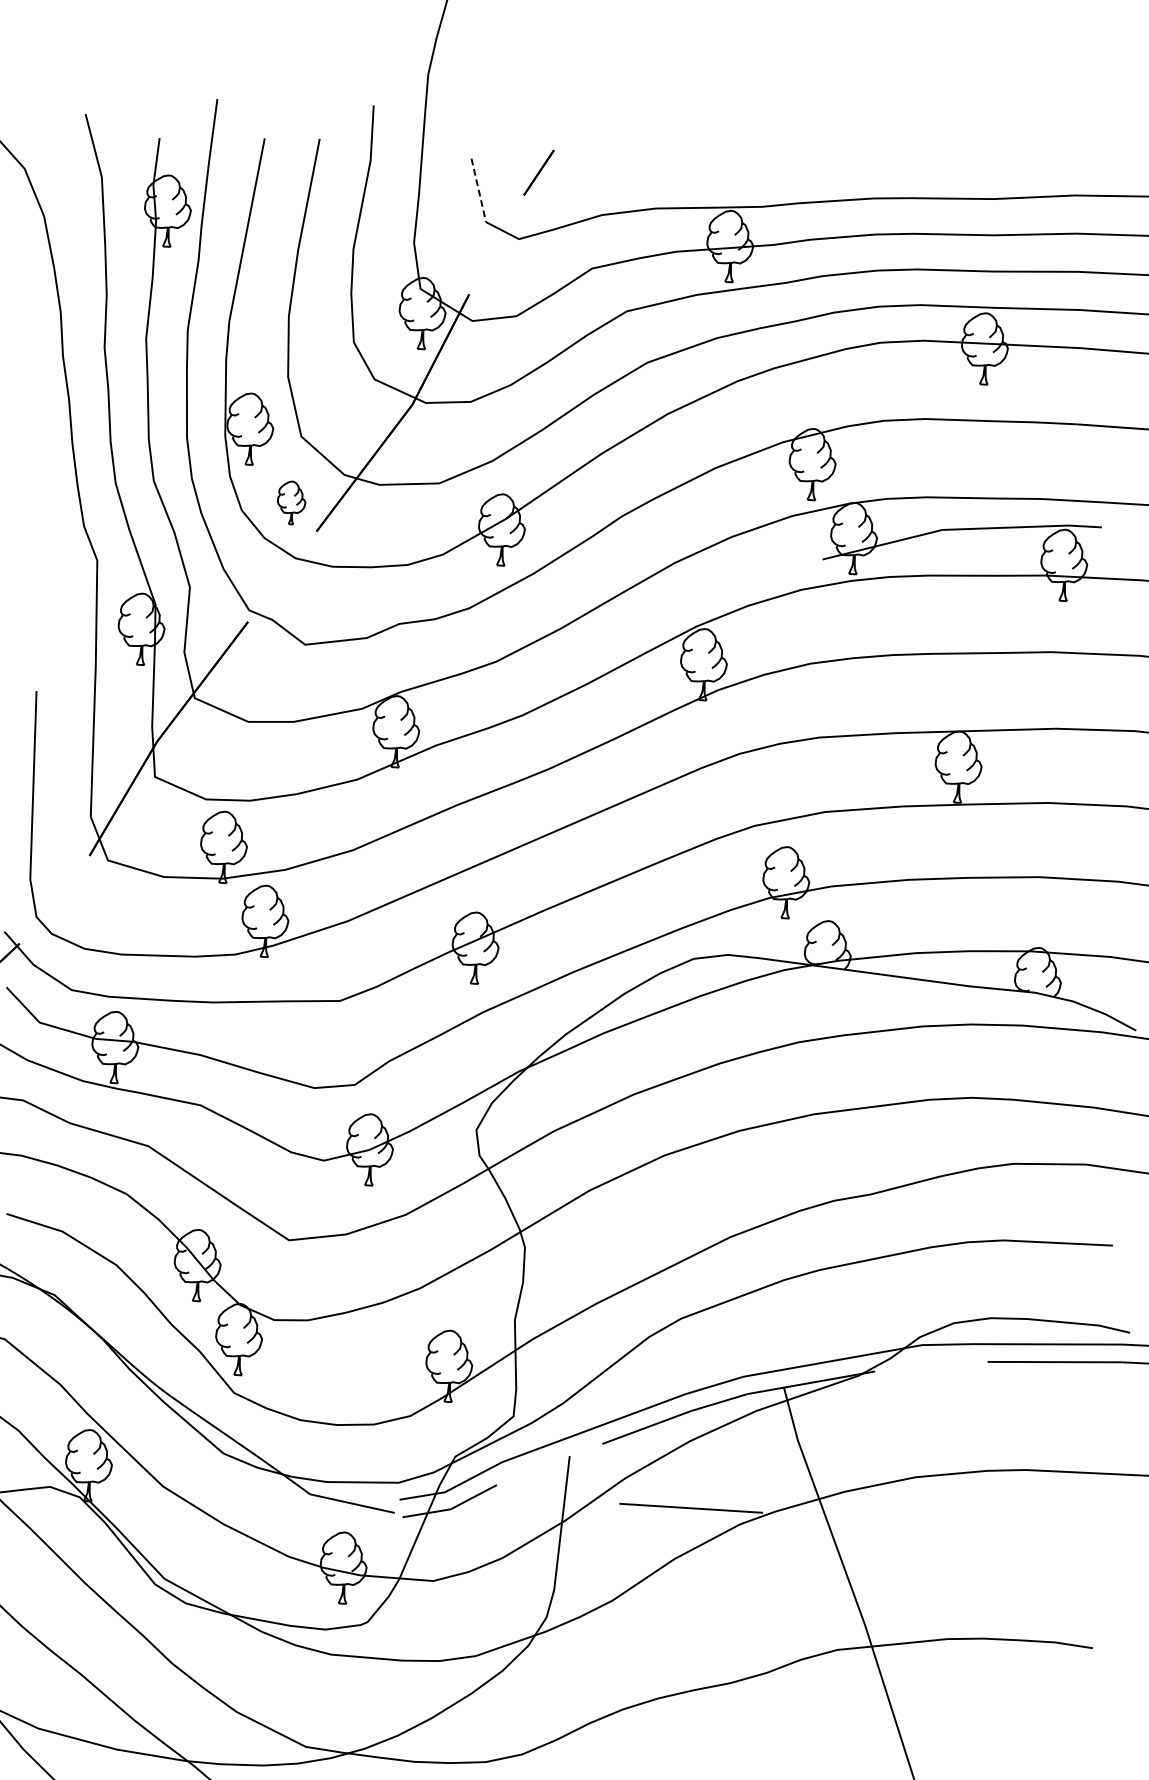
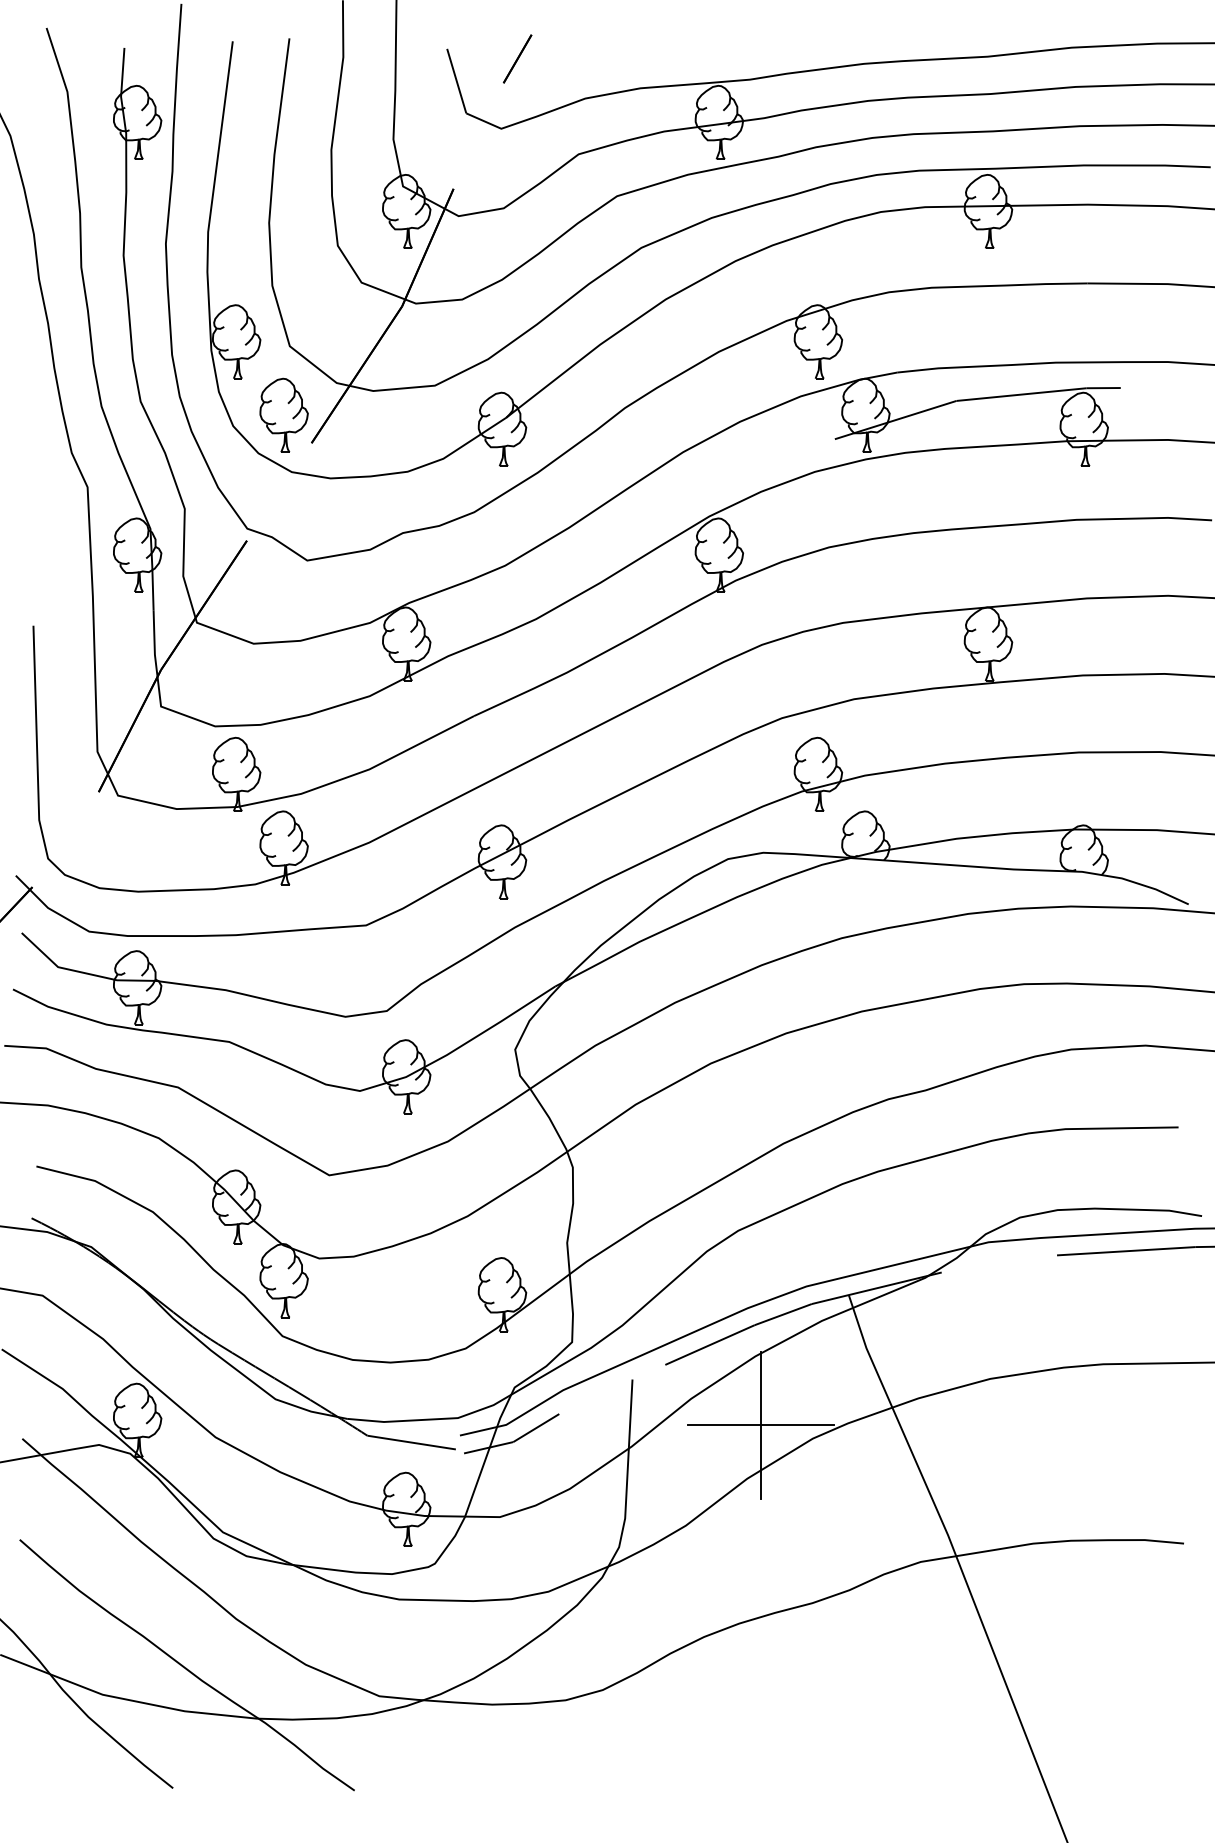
line: (478, 190) -> (456, 81), dashed -> solid
part: (291, 502) -> (283, 414), size x1.67
line: (691, 1508) -> (761, 1425), added

